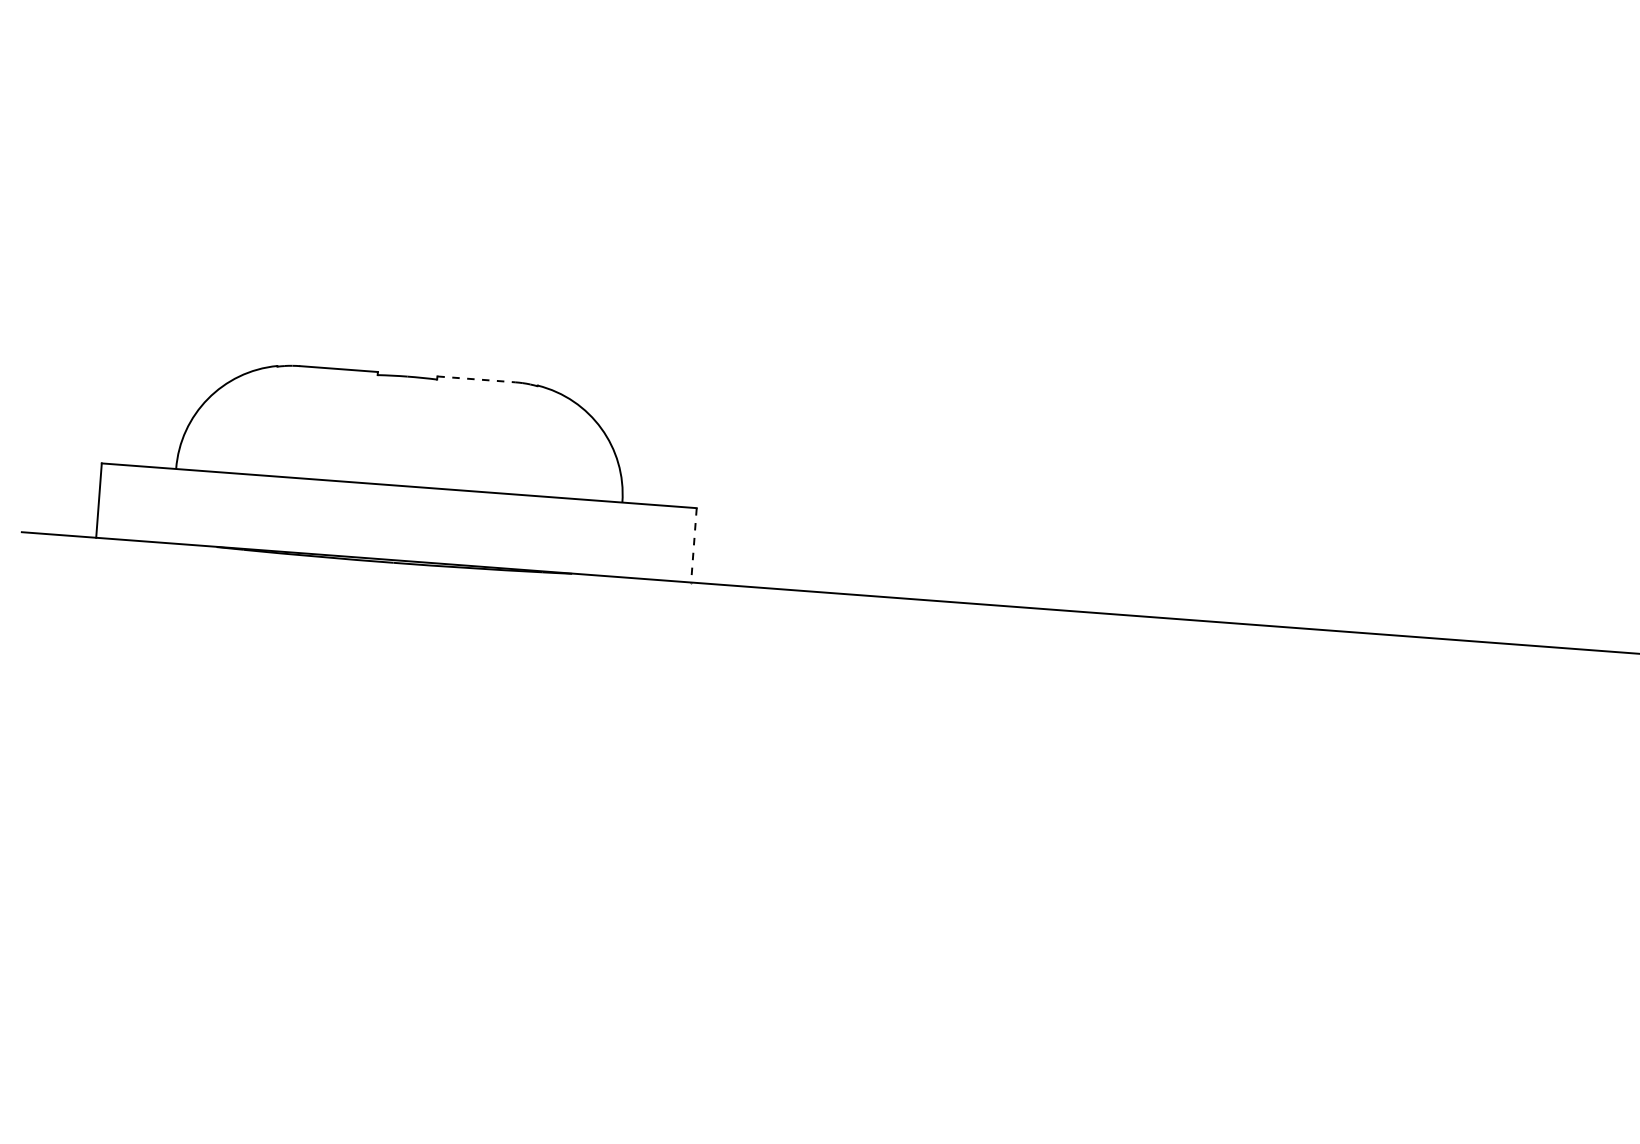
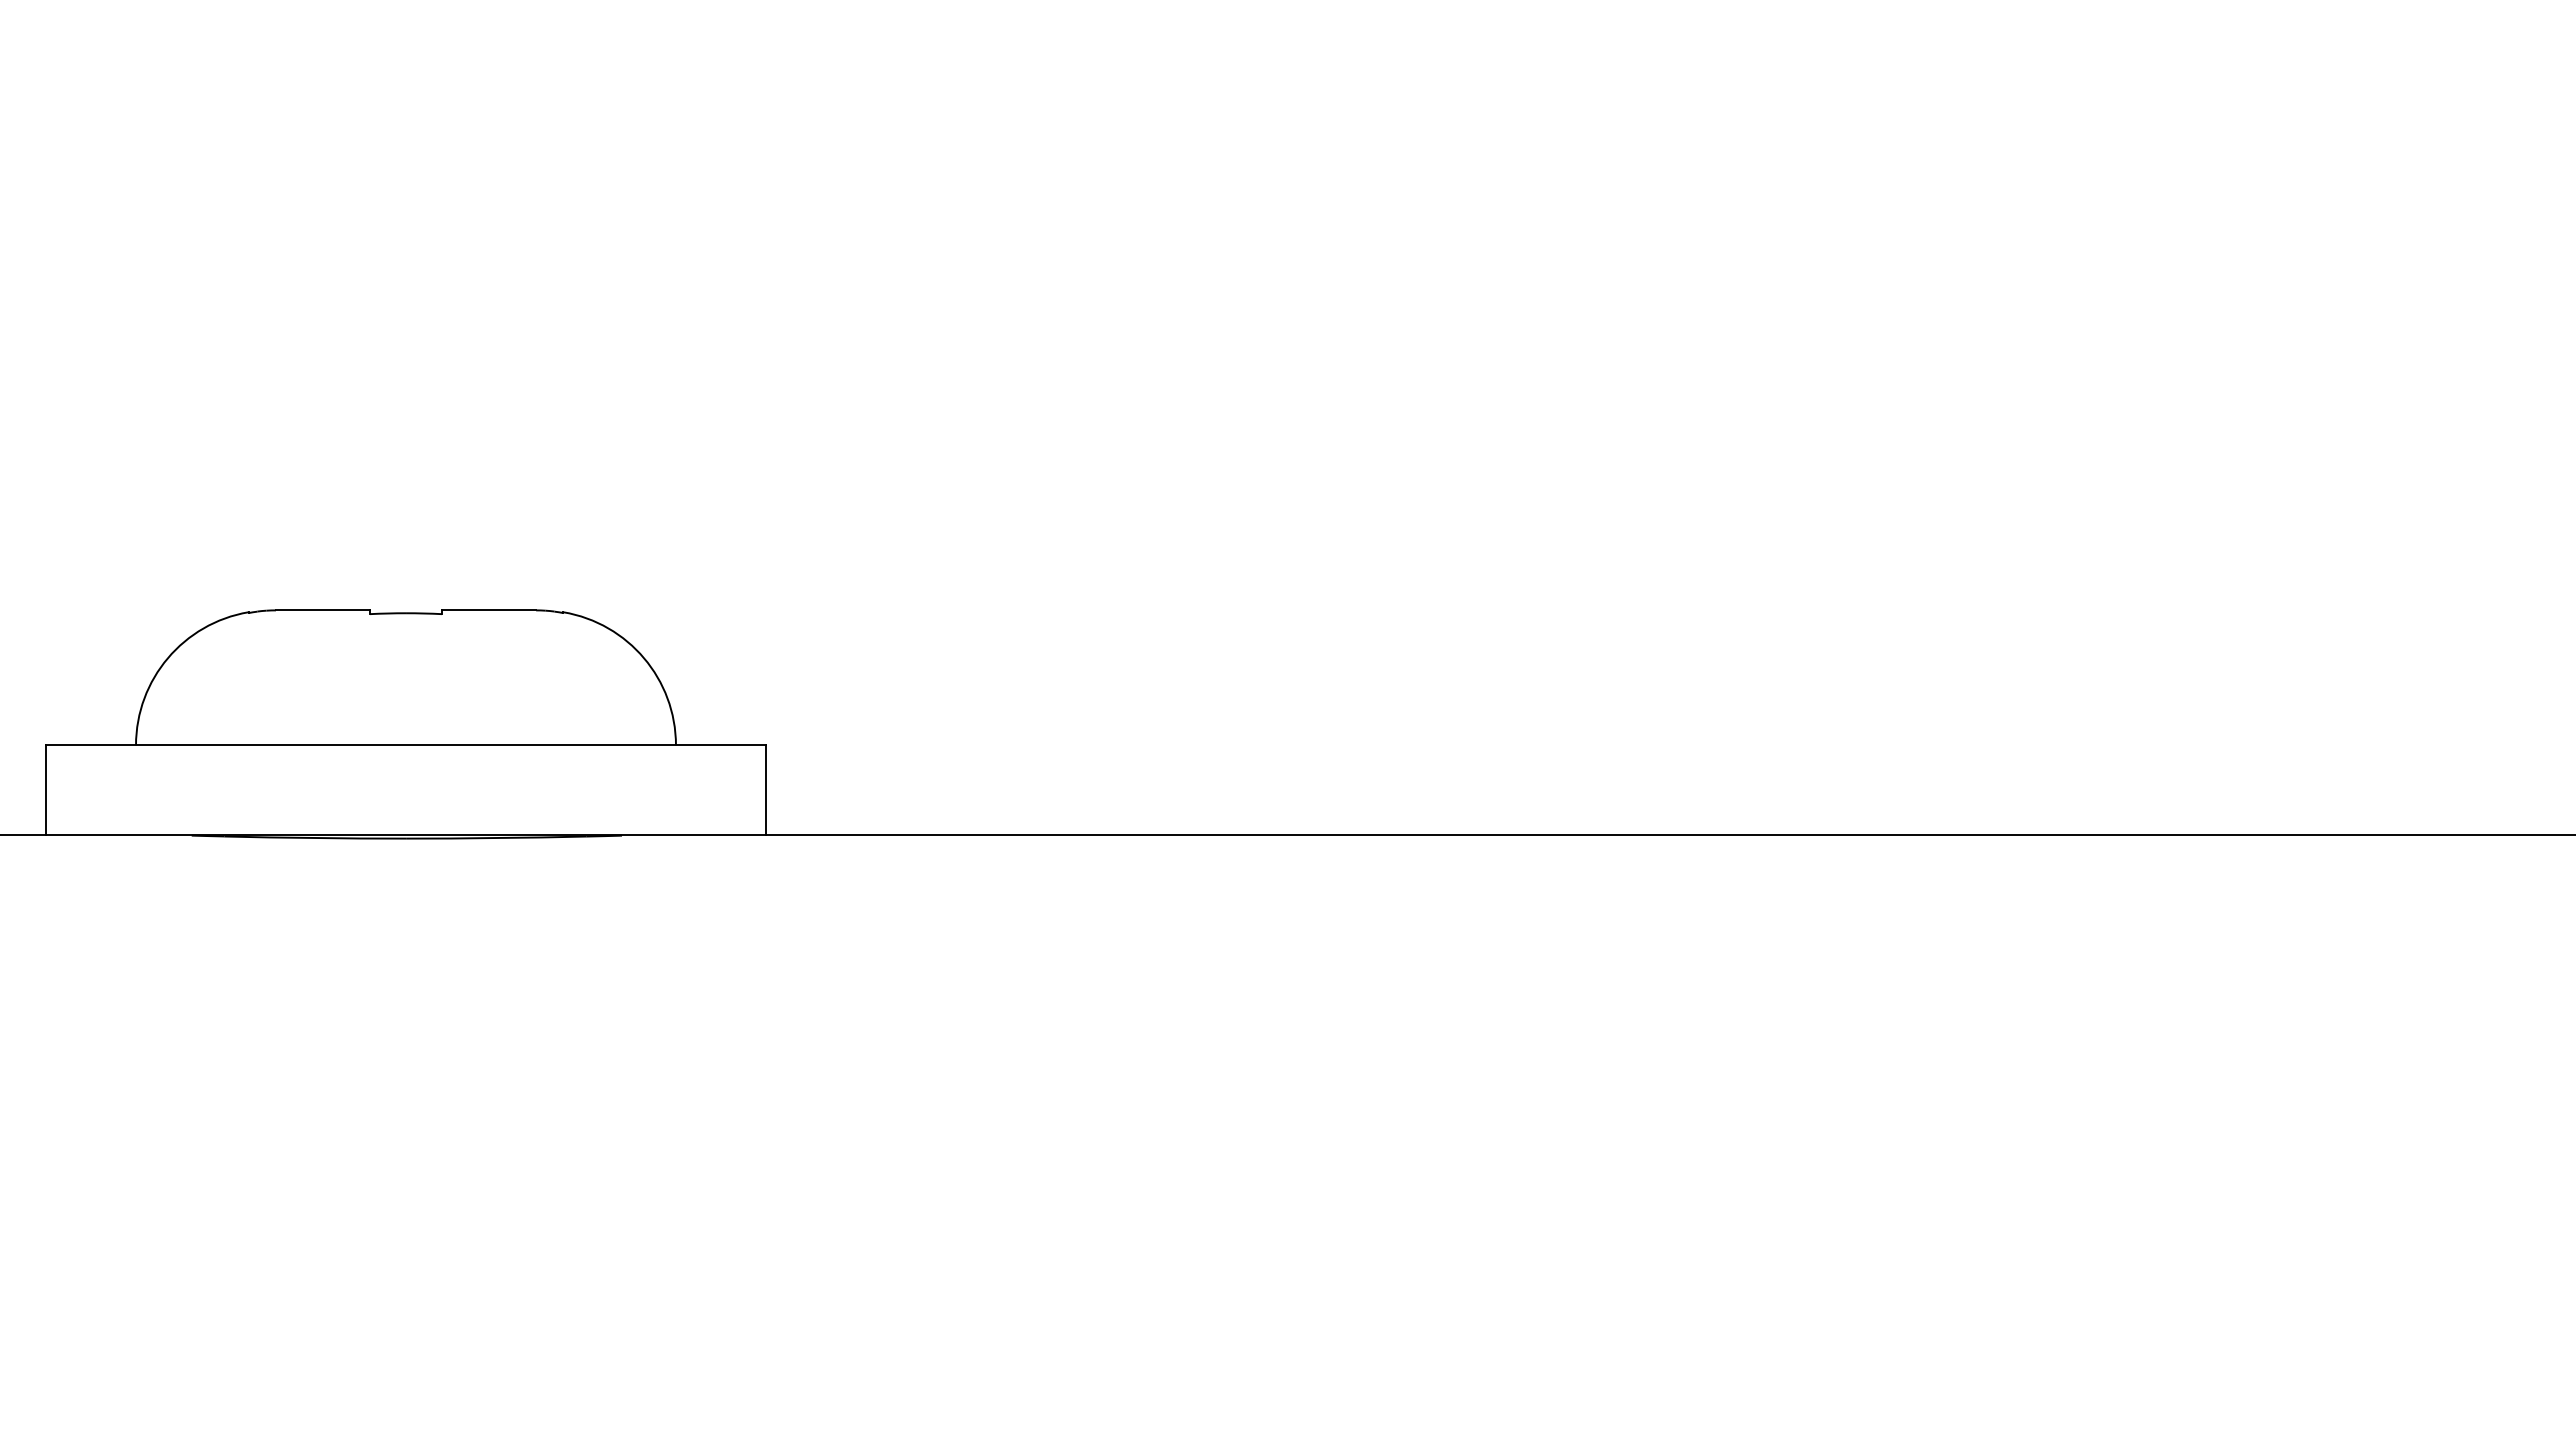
line: (476, 379) -> (489, 610), dashed -> solid
line: (693, 545) -> (765, 790), dashed -> solid

